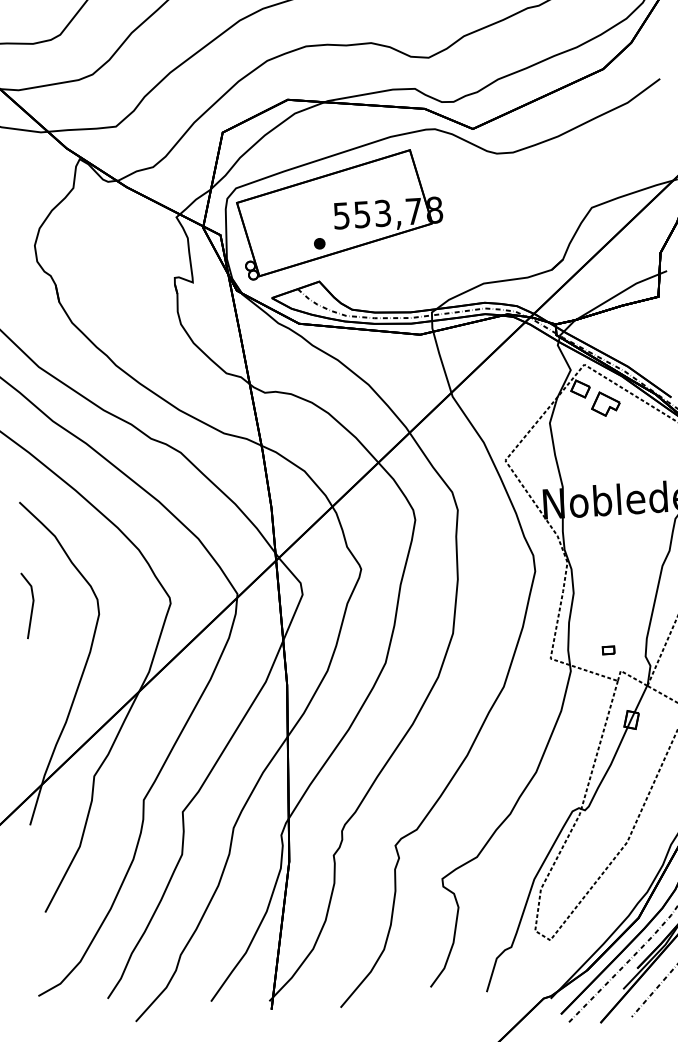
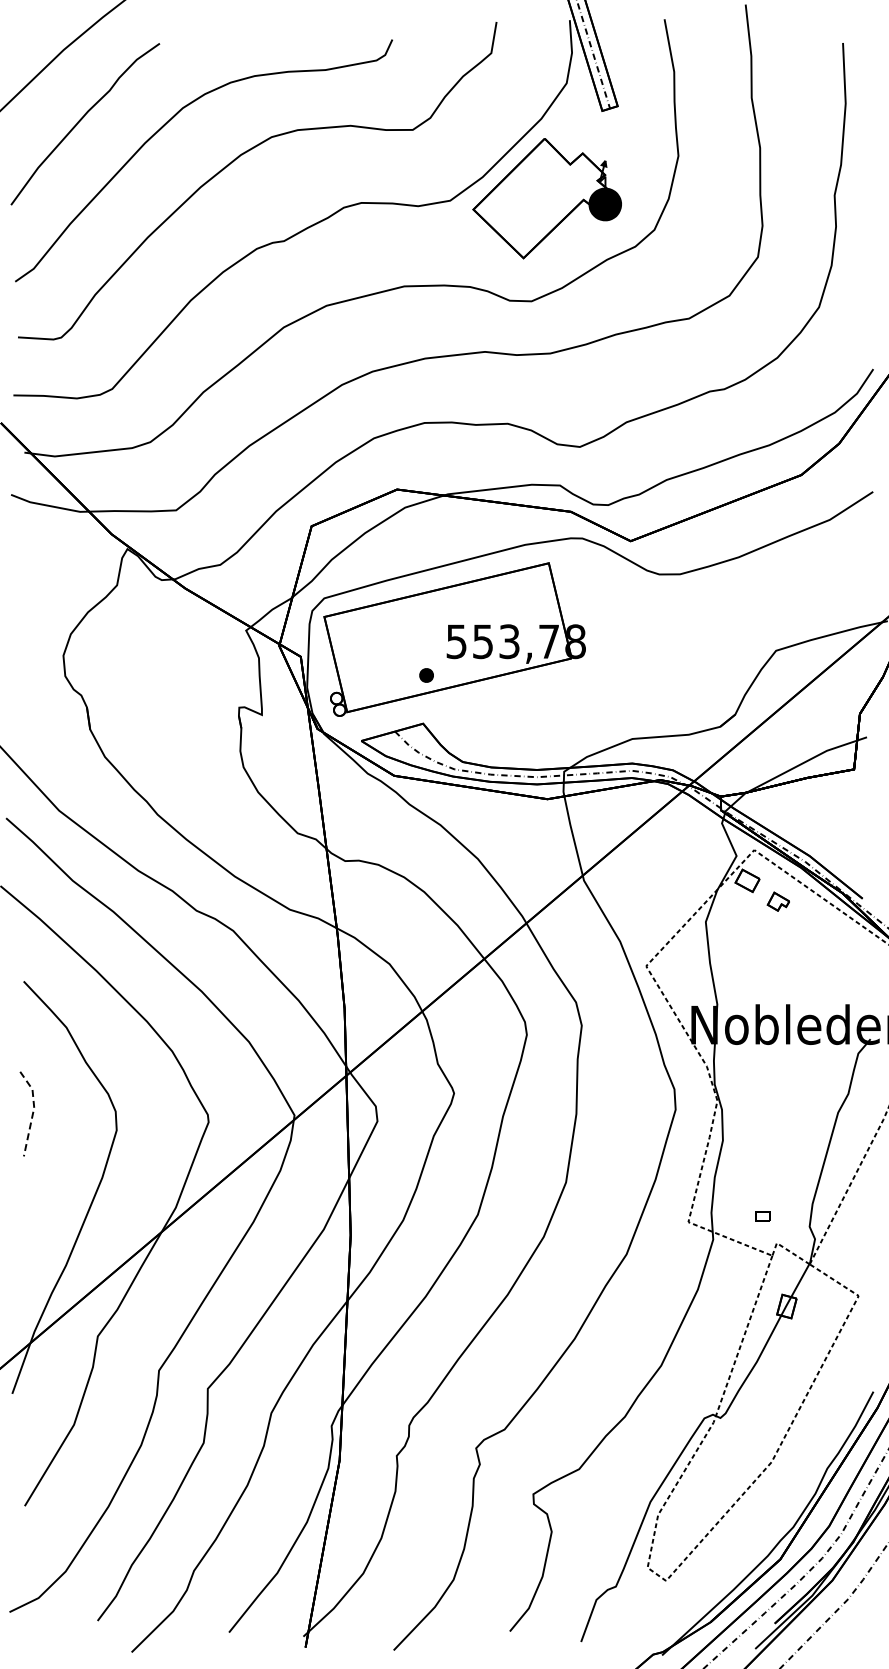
part: (605, 403) -> (778, 901), size x0.6
line: (33, 603) -> (33, 1111), solid -> dashed

